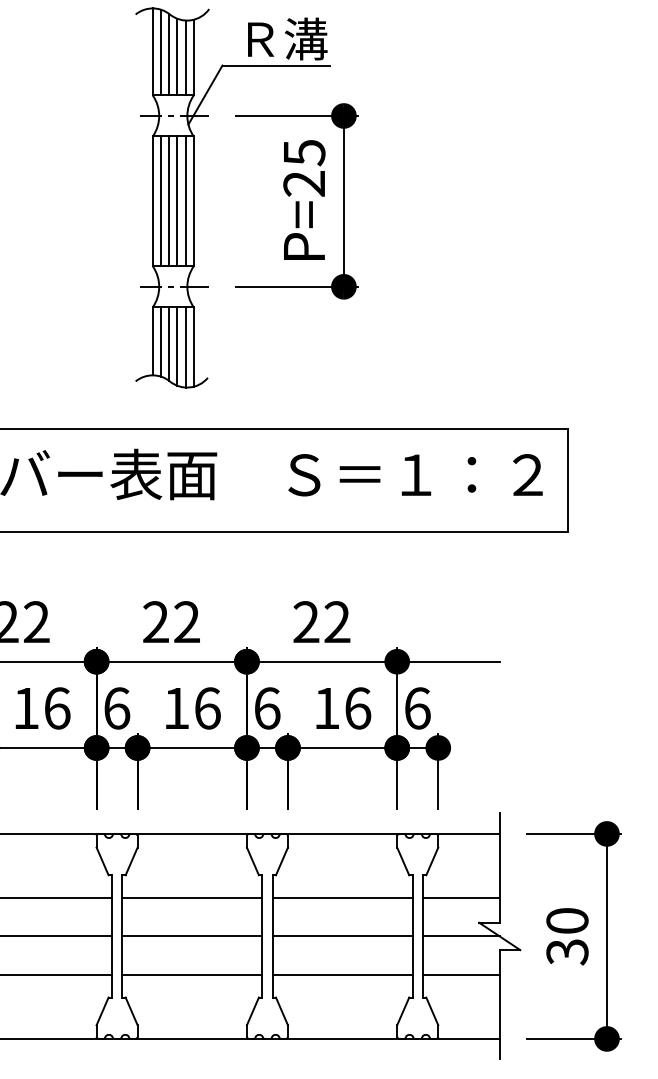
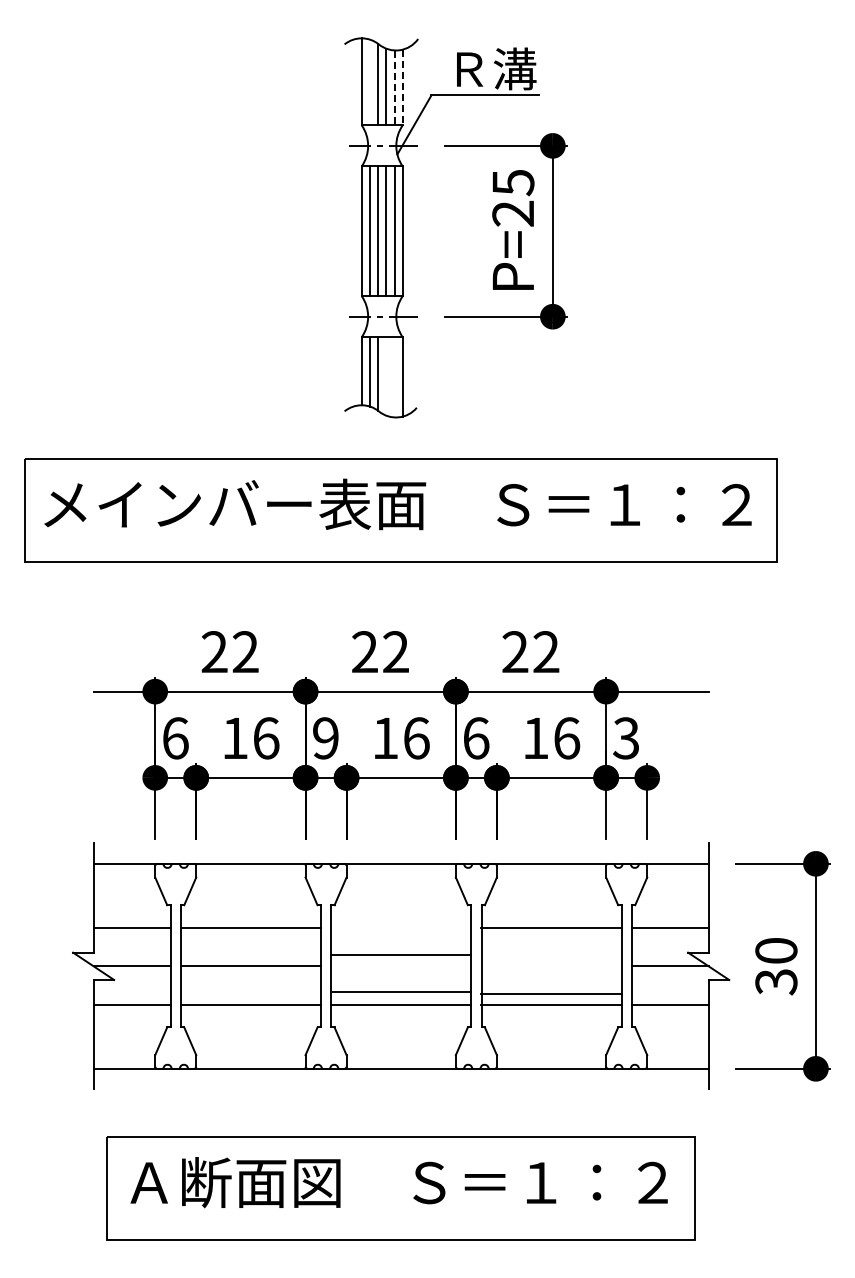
line: (160, 52) -> (369, 82), removed
line: (193, 57) -> (402, 87), solid -> dashed
line: (185, 58) -> (394, 88), solid -> dashed
line: (177, 346) -> (386, 376), removed
line: (185, 347) -> (394, 377), removed
text: (117, 708) -> (326, 738), 6 -> 9
text: (417, 708) -> (626, 738), 6 -> 3
line: (192, 897) -> (401, 954), moved
line: (192, 936) -> (401, 992), moved
line: (342, 936) -> (551, 994), moved

